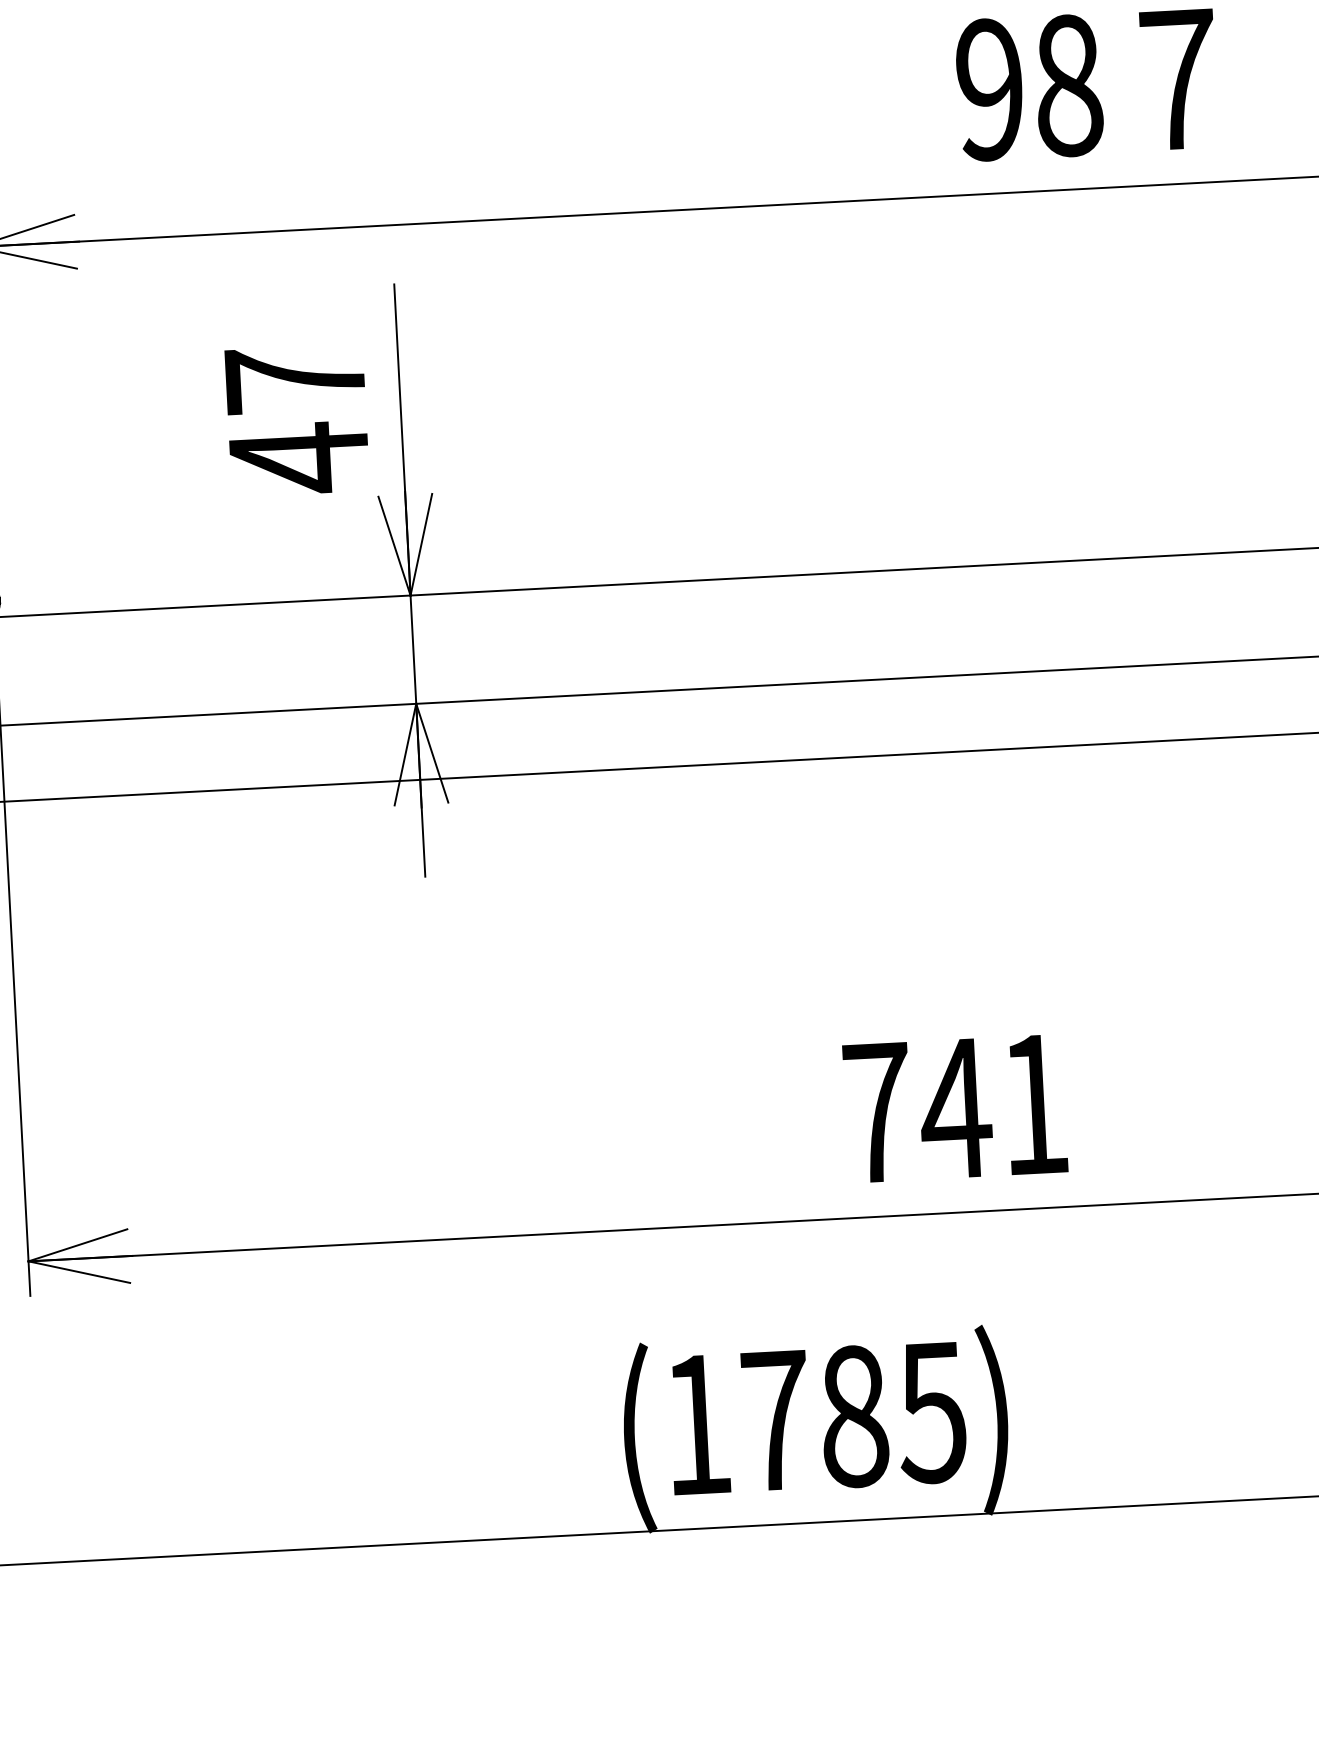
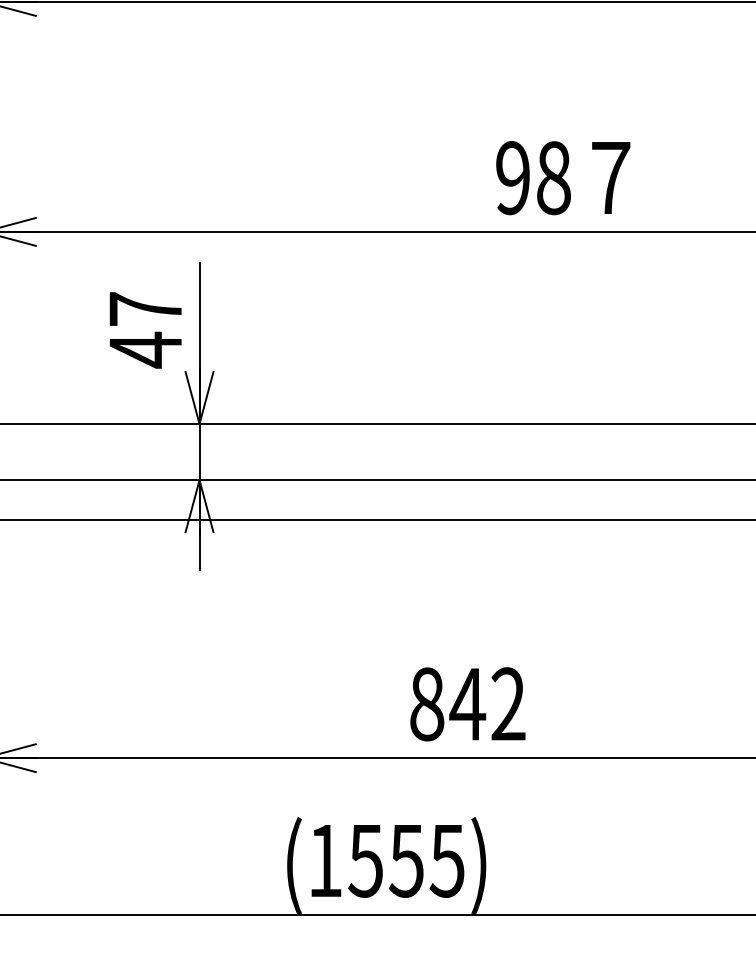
text: (955, 1109) -> (467, 704), 741 -> 842
text: (813, 1418) -> (385, 860), (1785) -> (1555)

